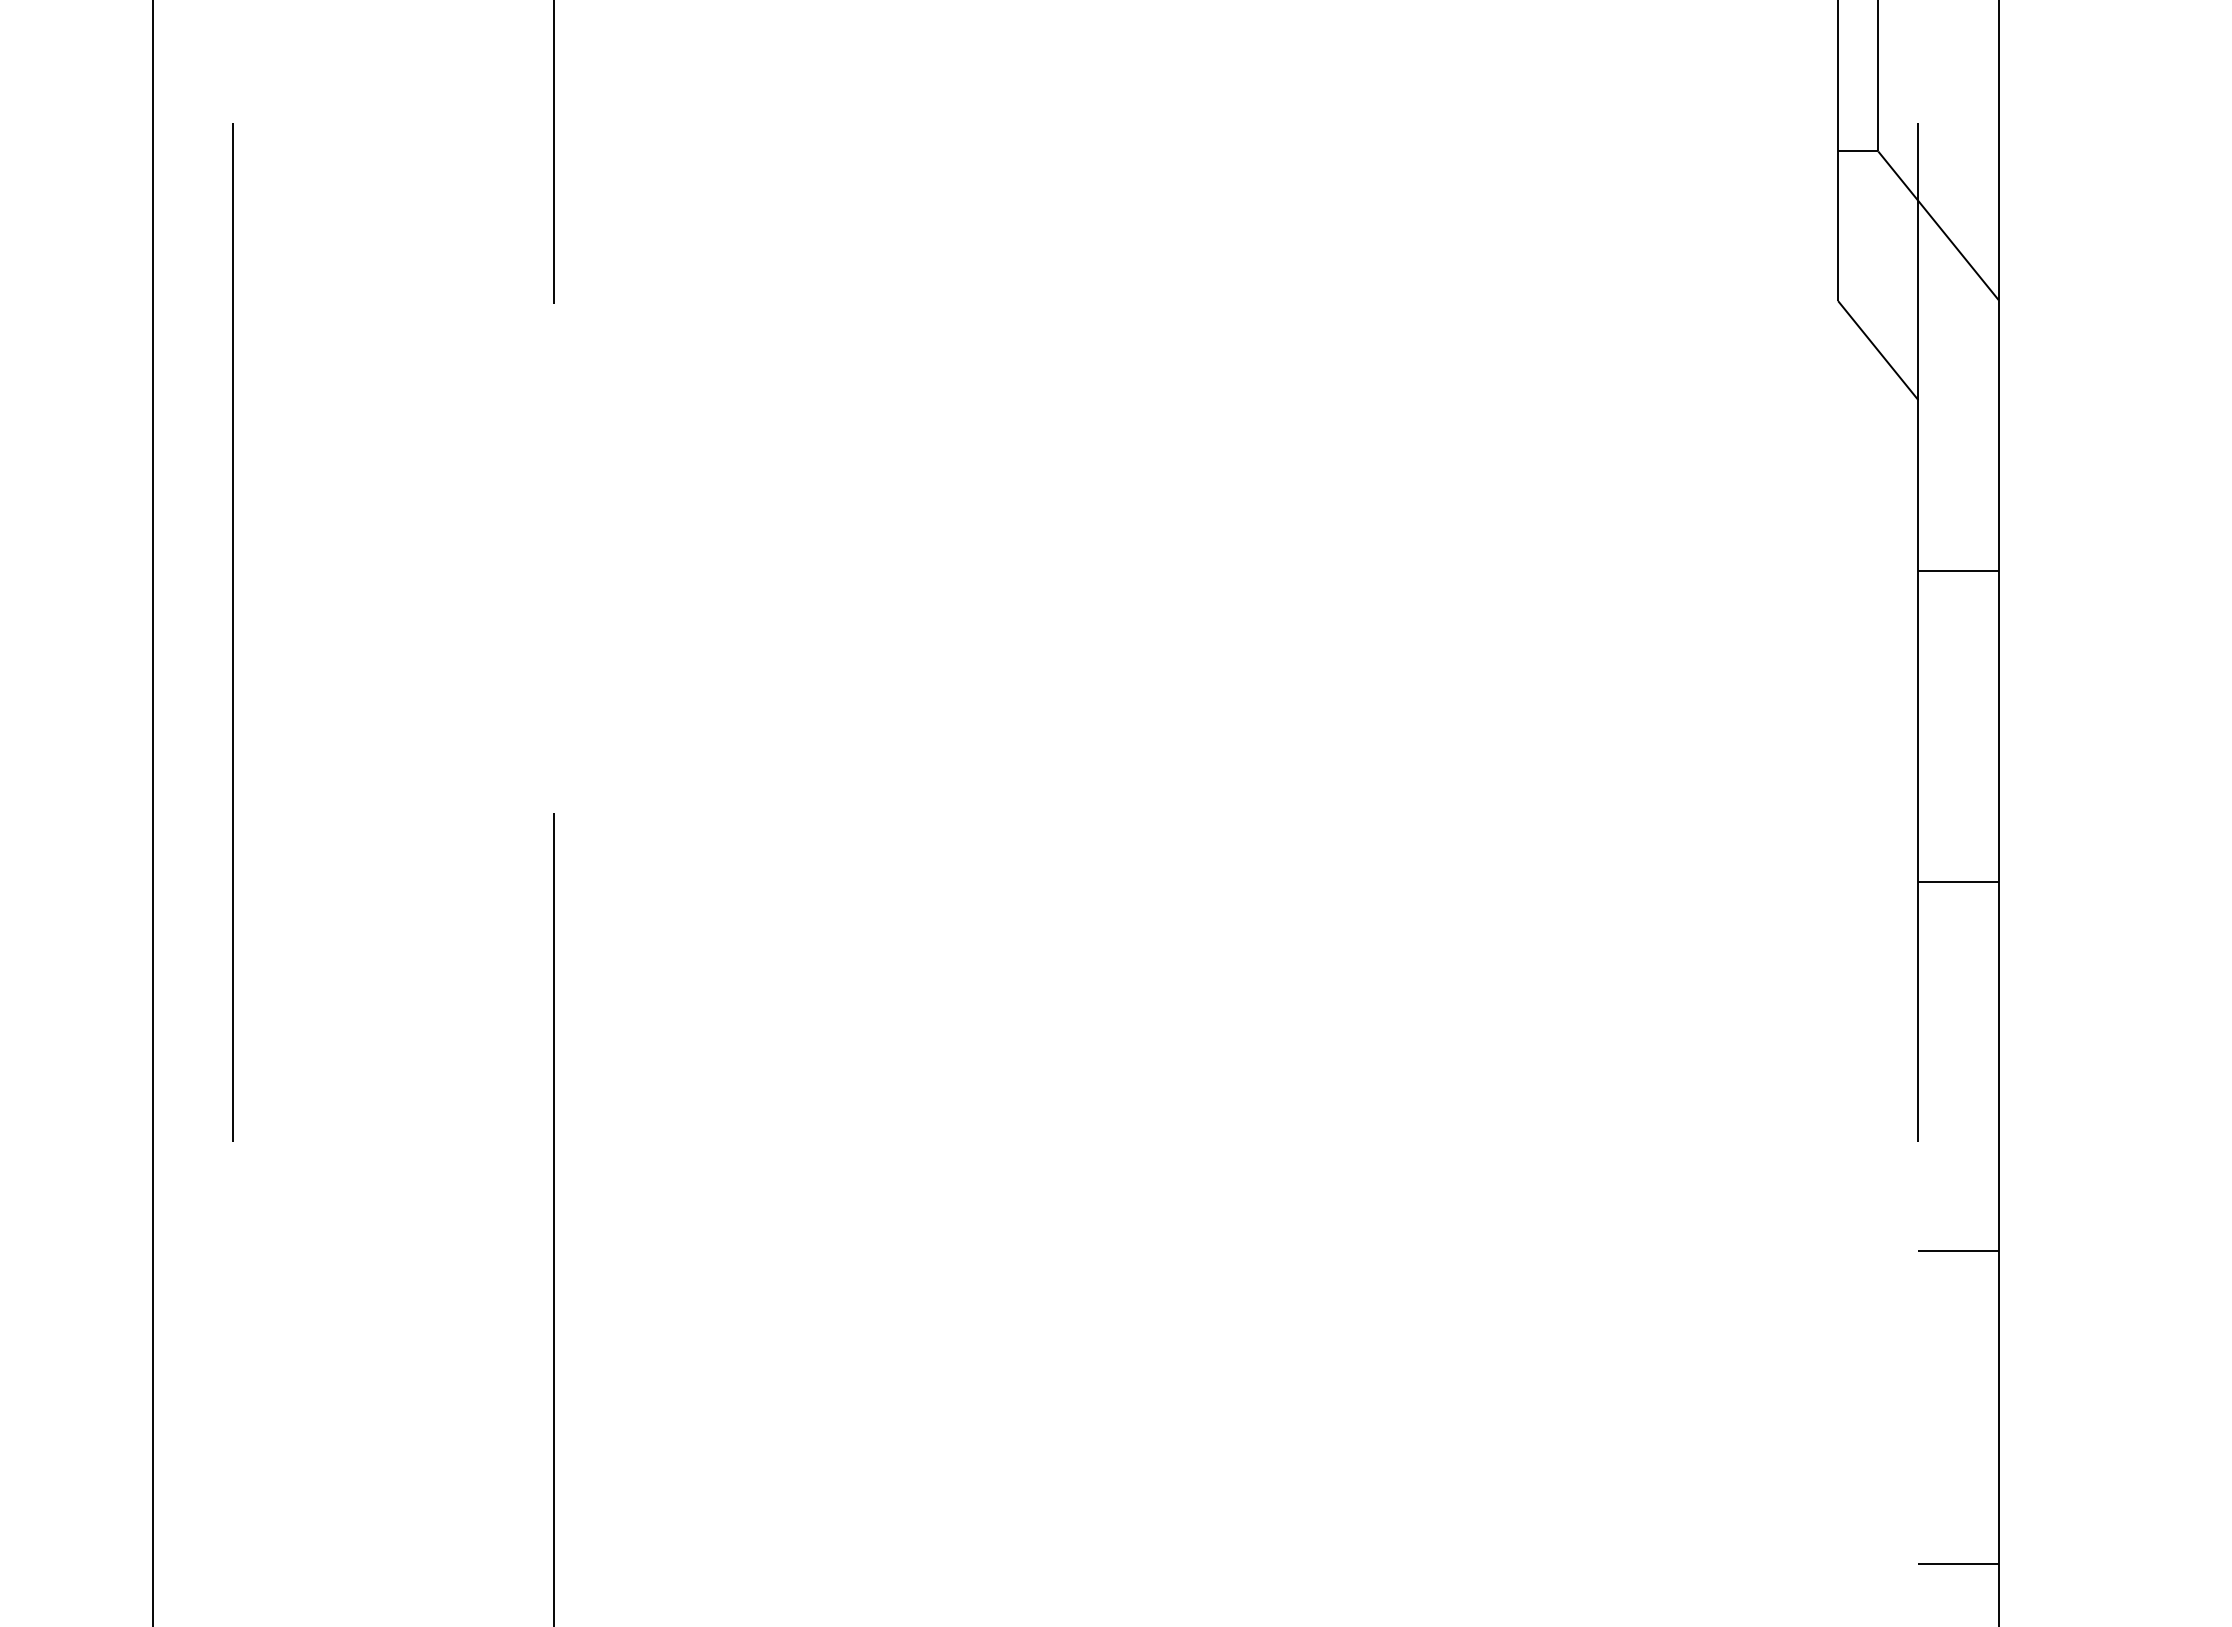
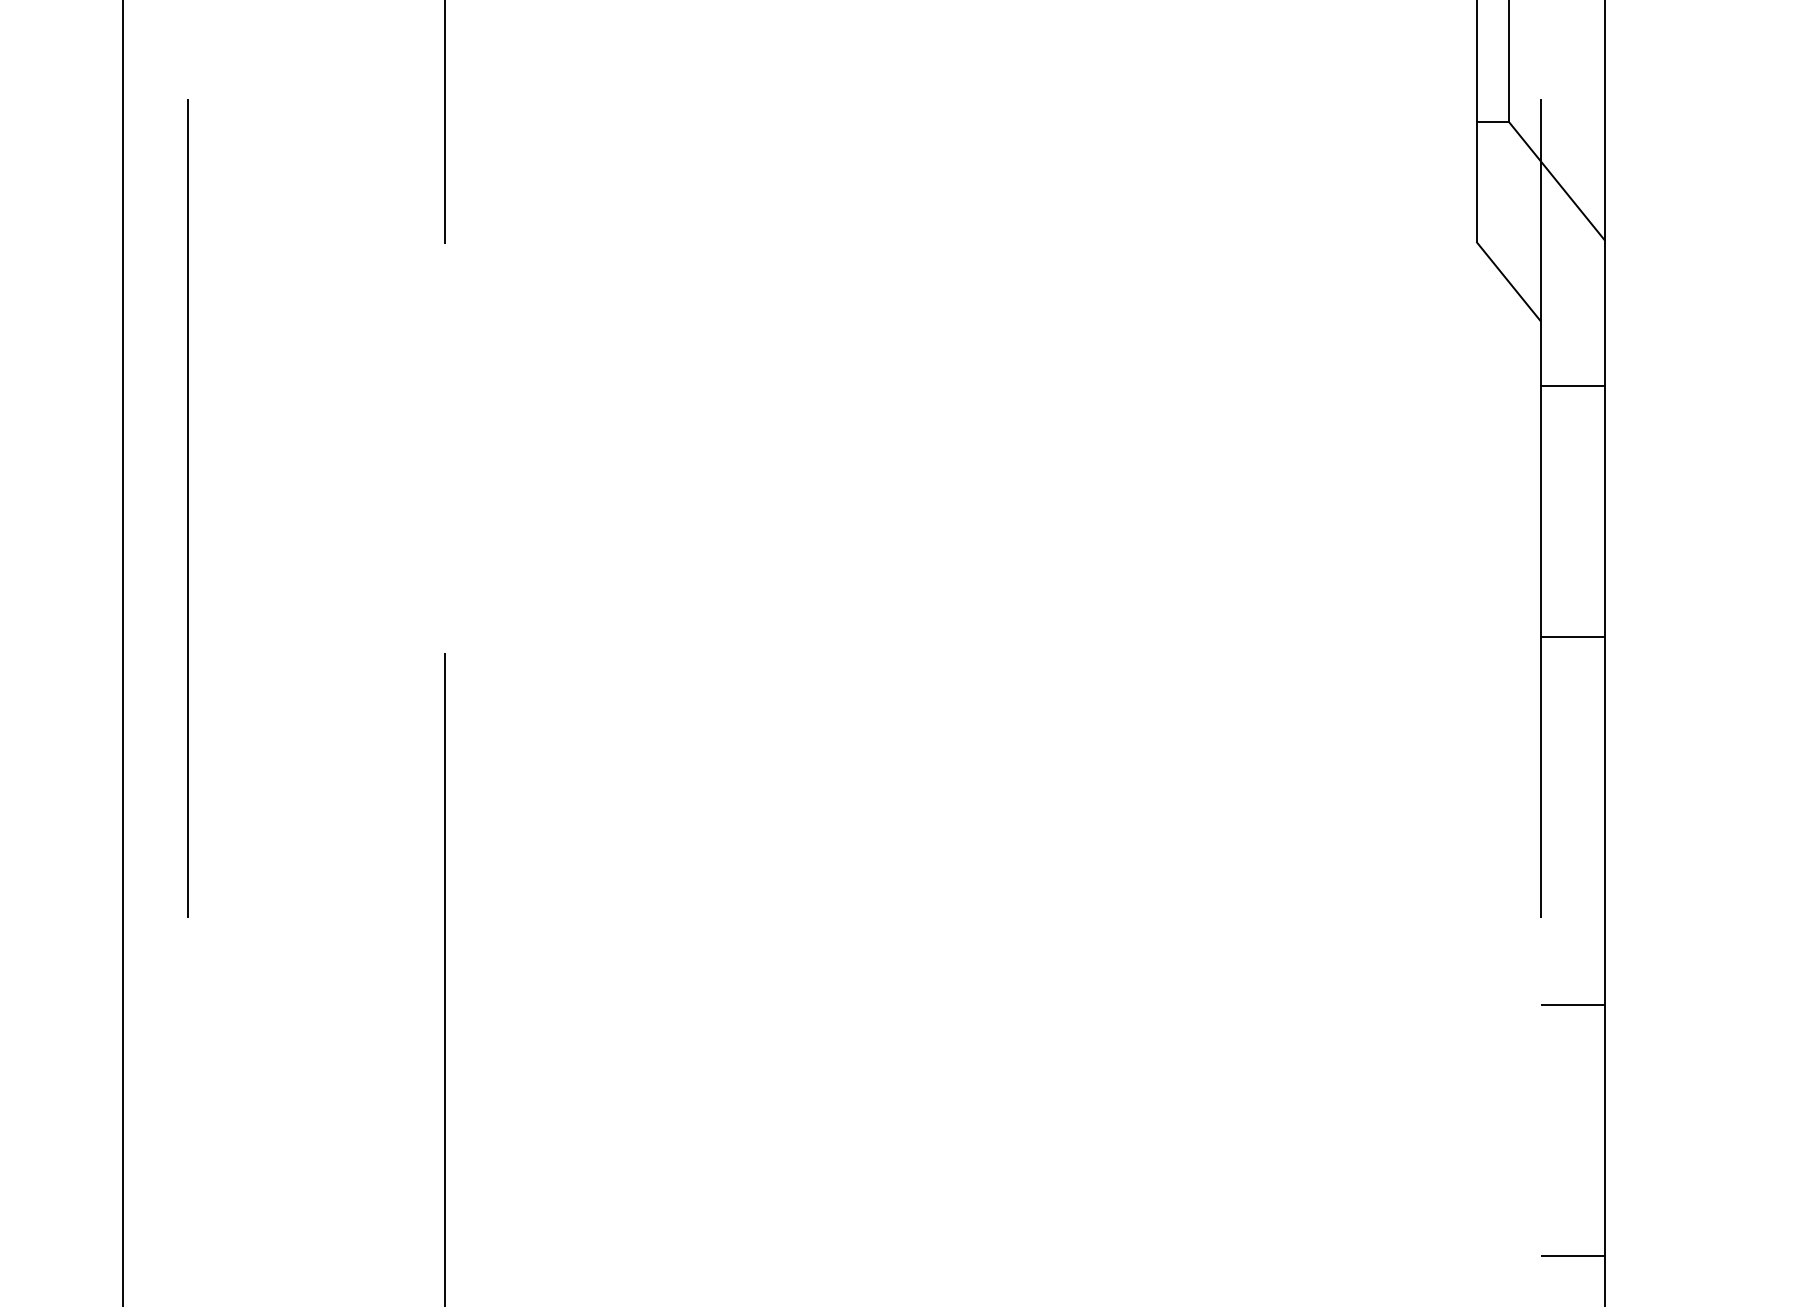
line: (1958, 571) -> (1573, 386), moved
line: (1958, 881) -> (1573, 636), moved

